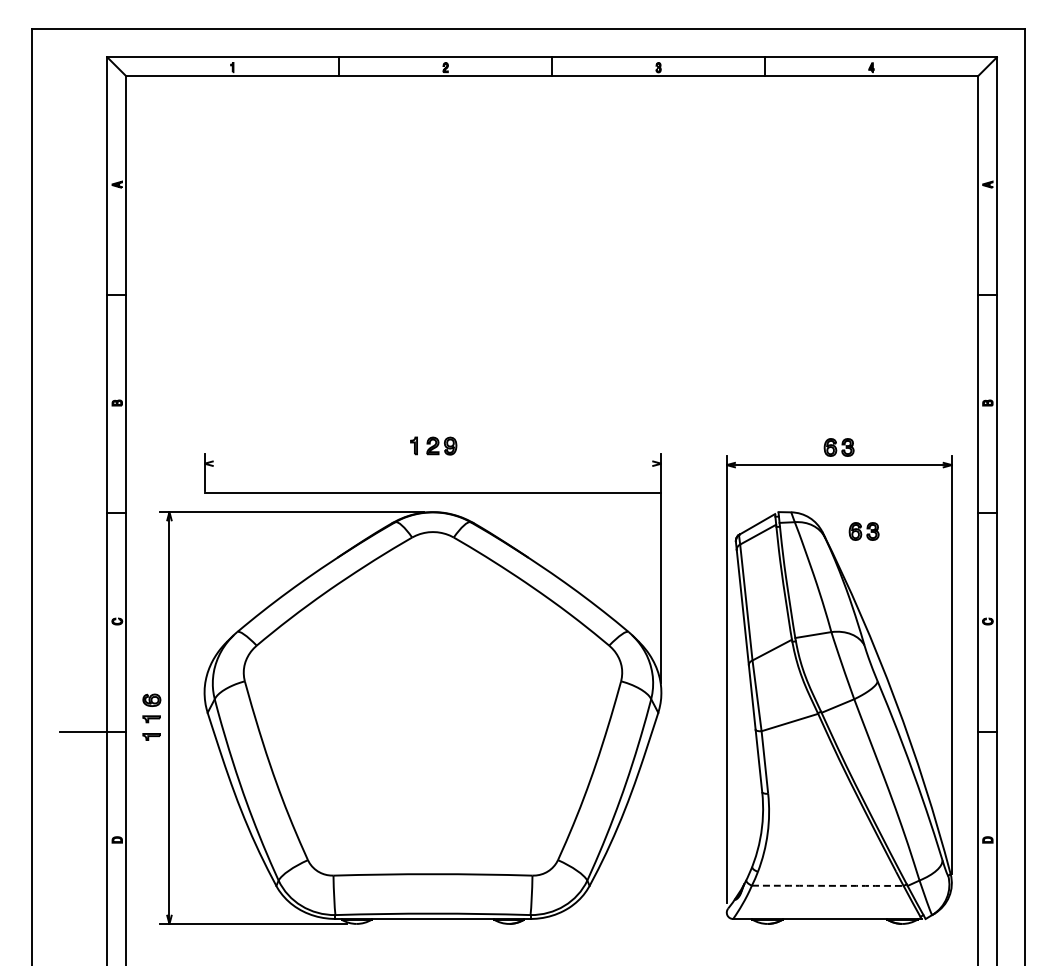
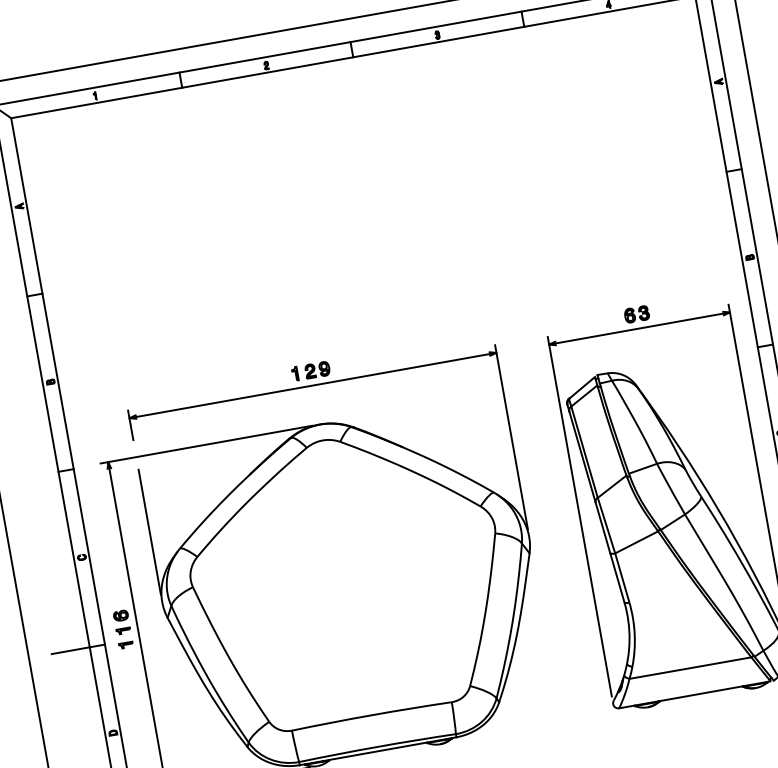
line: (432, 492) -> (312, 385), moved
part: (863, 531) -> (668, 378), removed
line: (204, 605) -> (149, 532), added
arc: (827, 885) -> (690, 667), dashed -> solid

